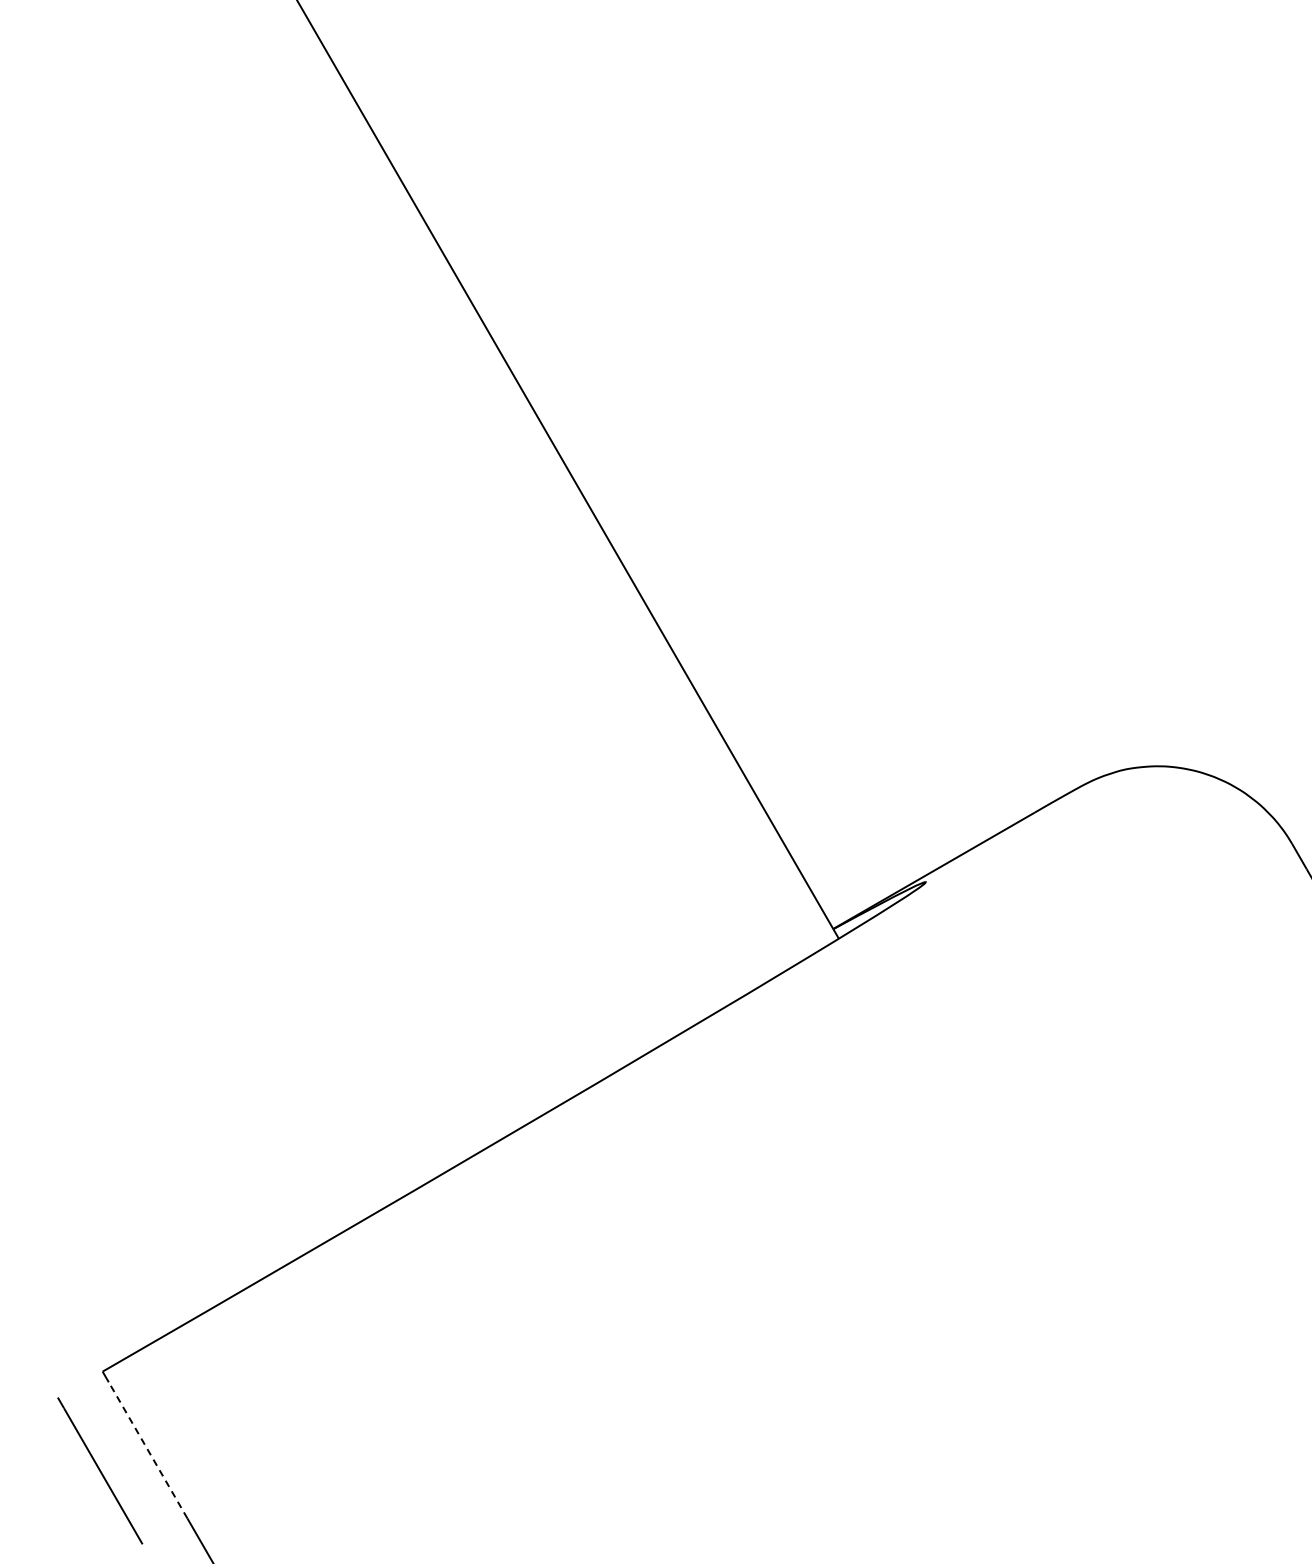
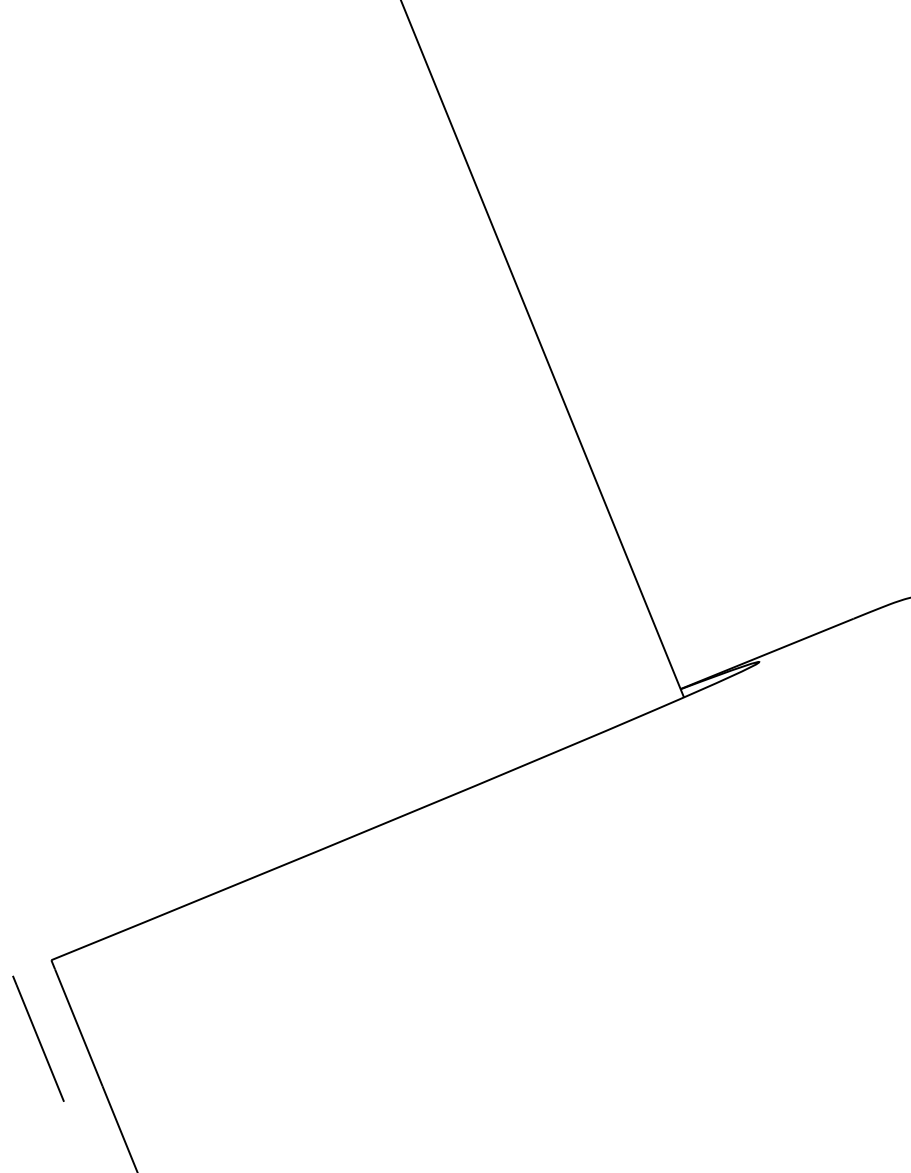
line: (148, 1450) -> (79, 1027), dashed -> solid

